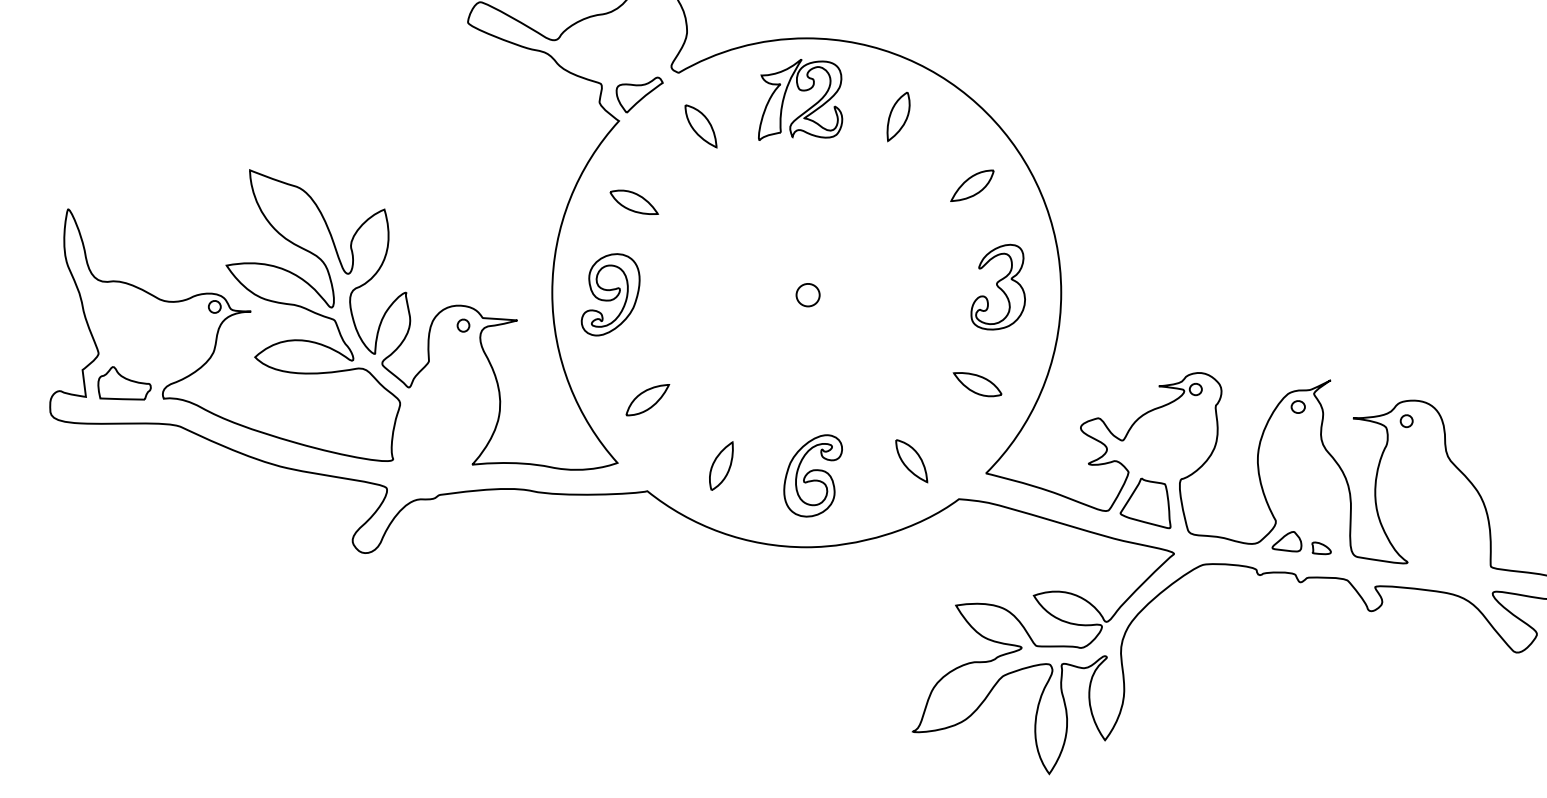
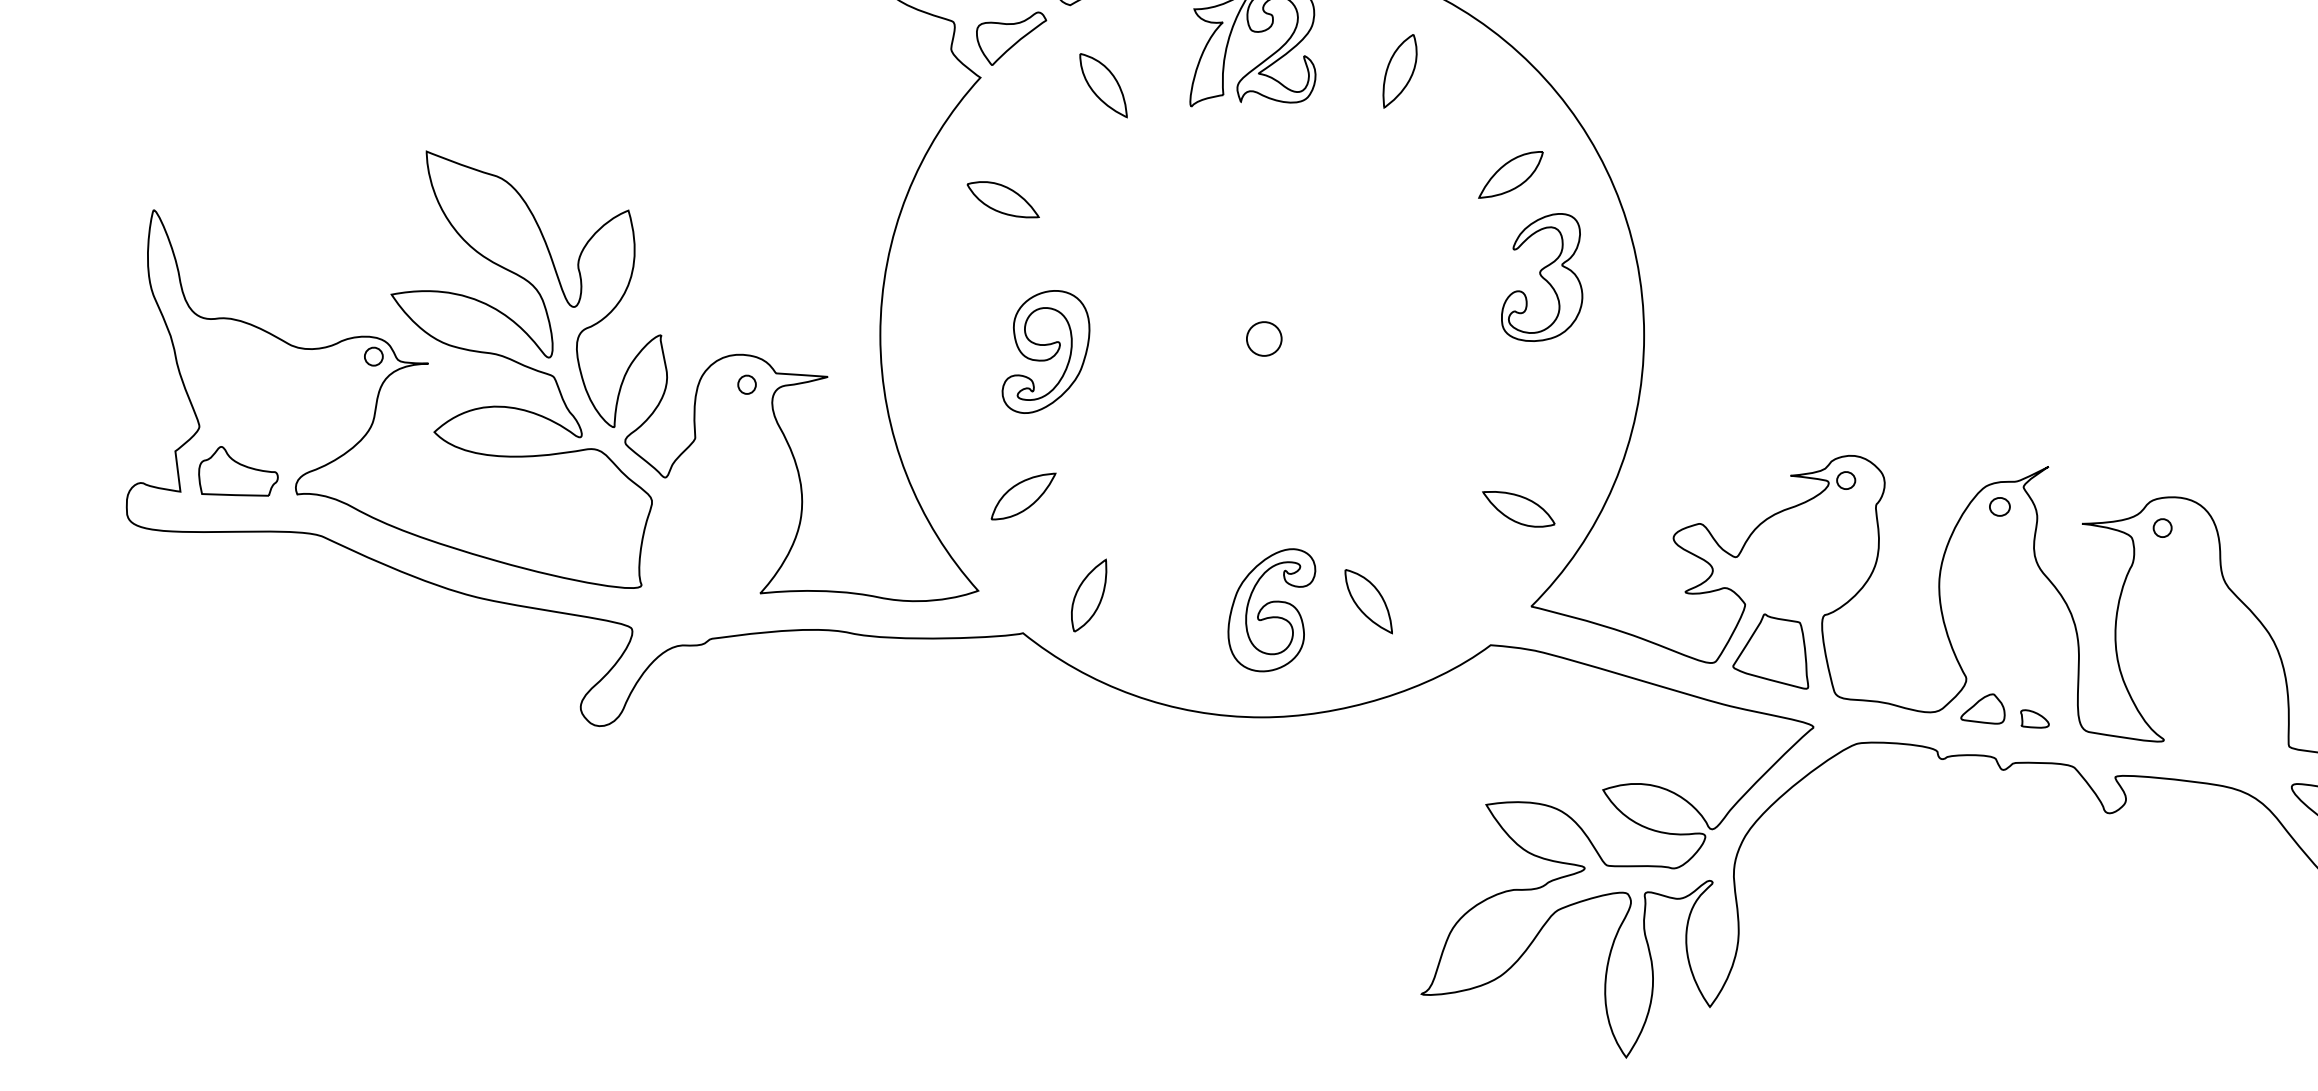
part: (997, 286) -> (1540, 276), moved
part: (610, 294) -> (1045, 351), moved
part: (977, 384) -> (1518, 509), moved
part: (911, 461) -> (1368, 602), moved
part: (721, 465) -> (1089, 594), moved

